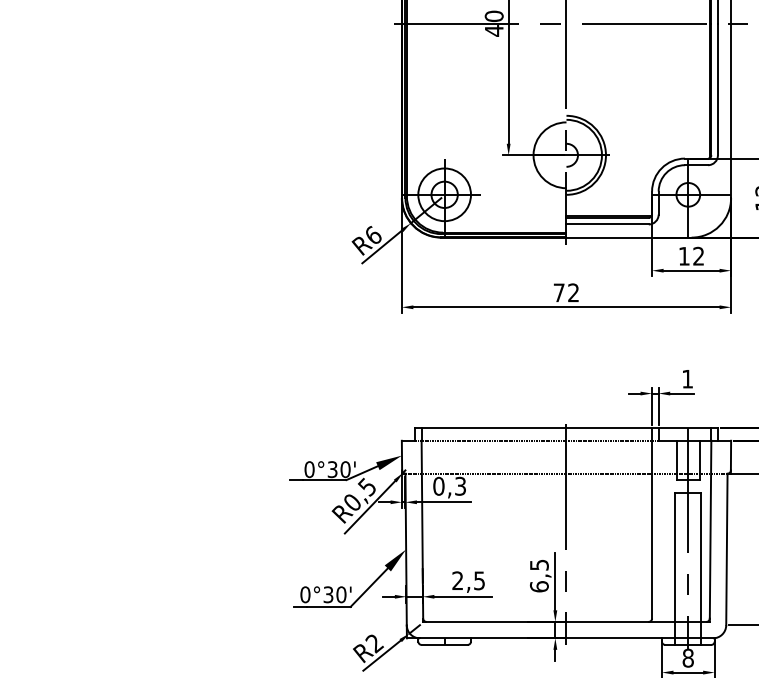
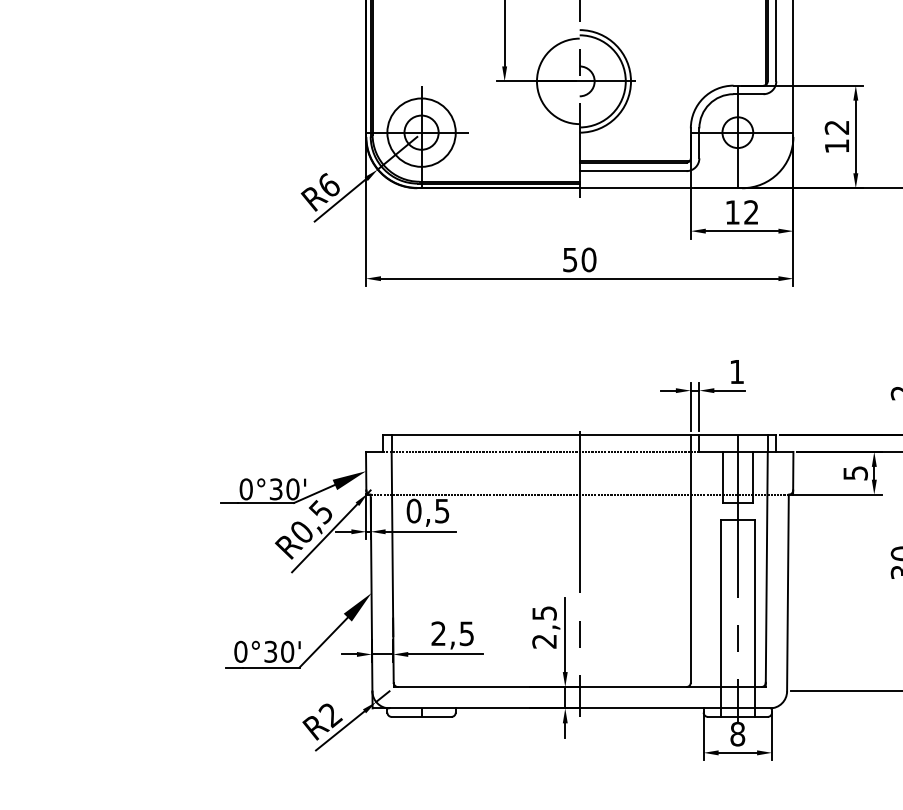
text: (566, 292) -> (579, 259), 72 -> 50
text: (460, 485) -> (442, 509), 0,3 -> 0,5
text: (538, 586) -> (543, 641), 6,5 -> 2,5

